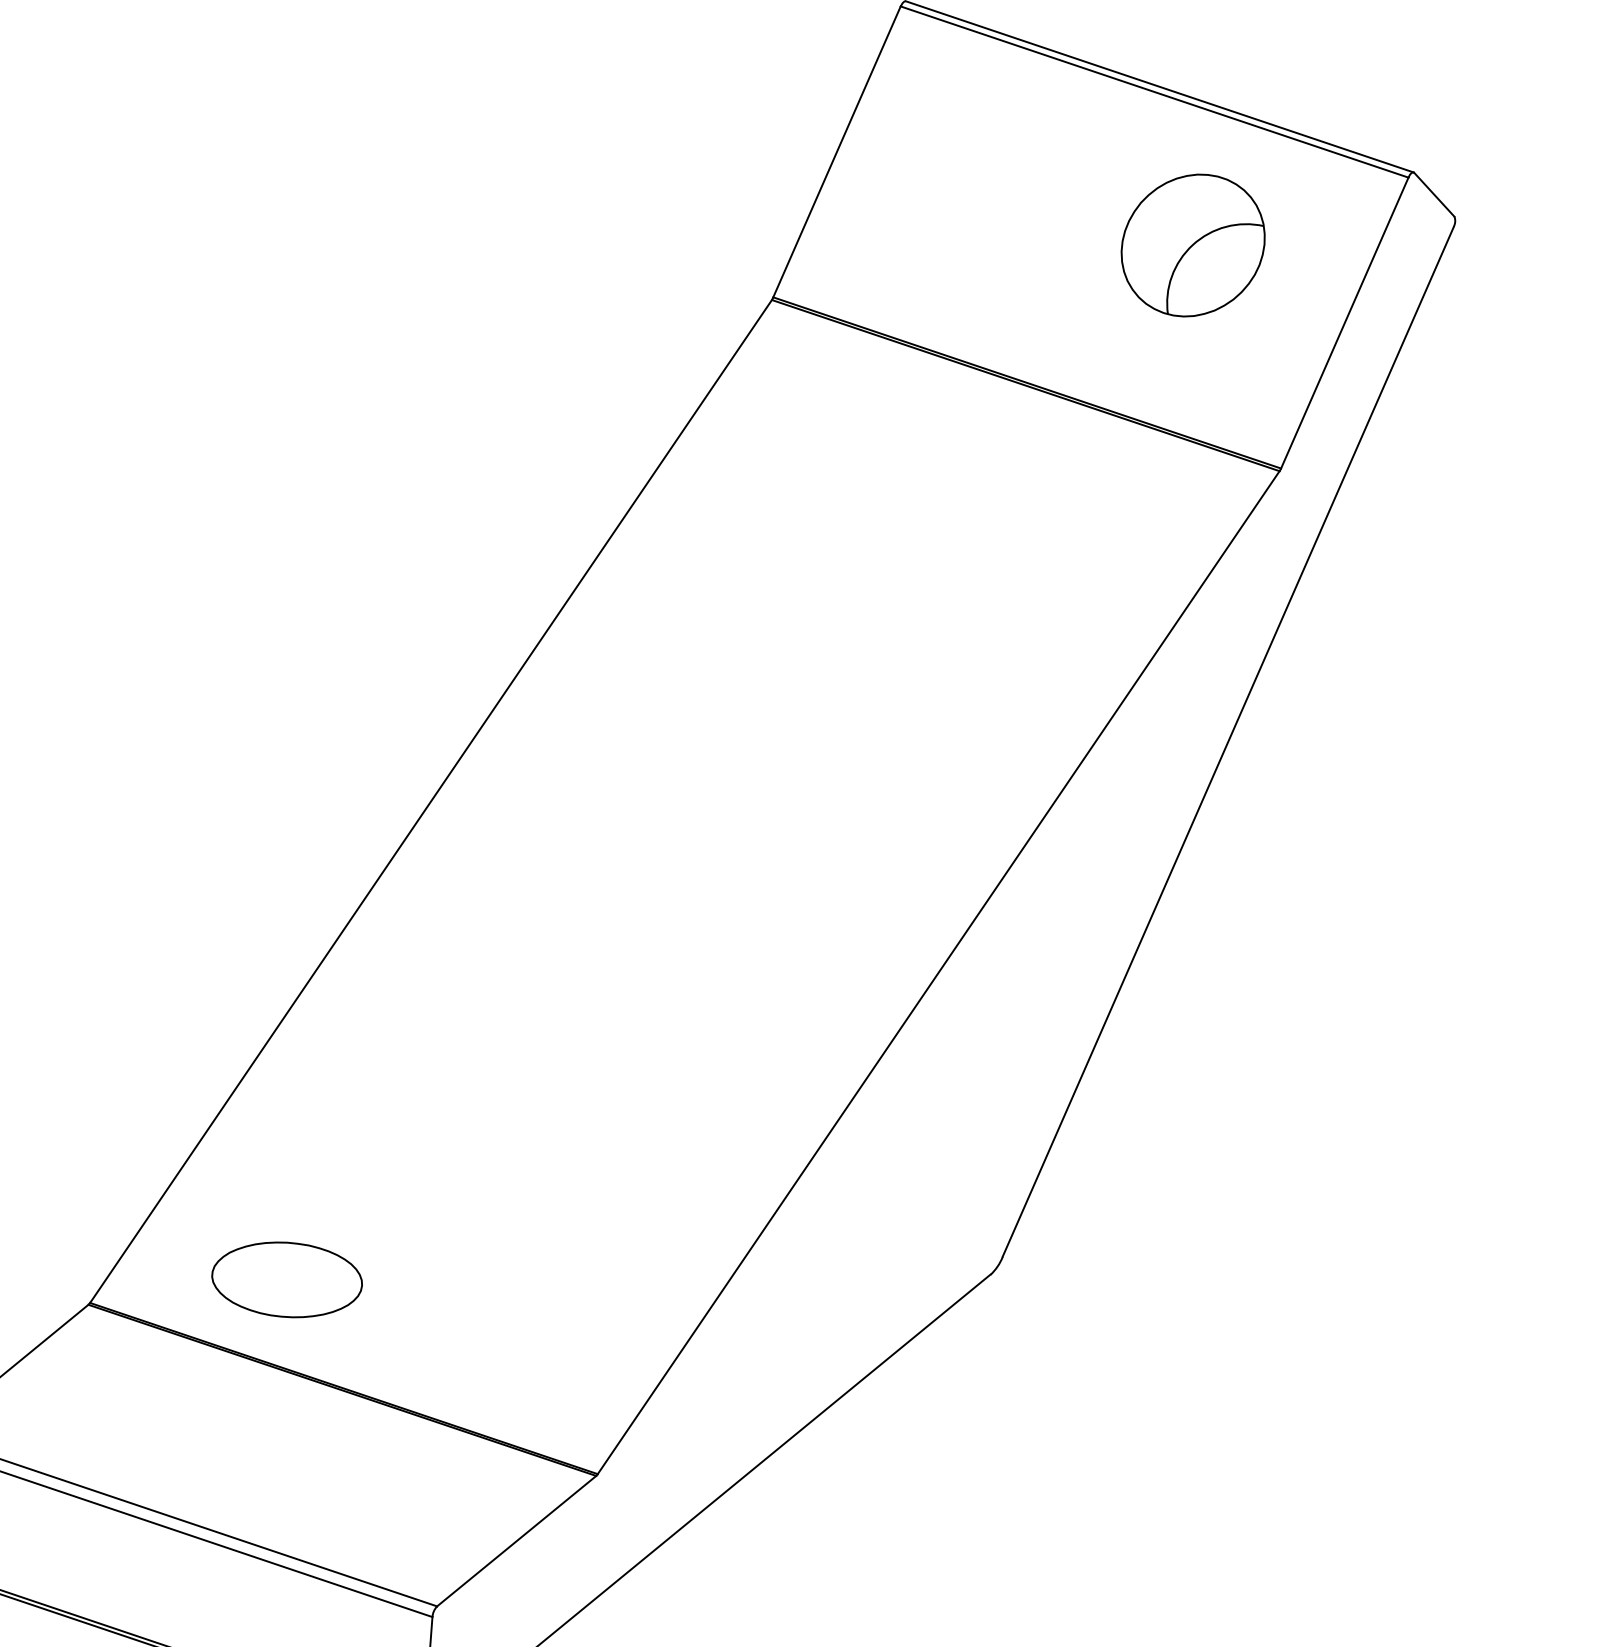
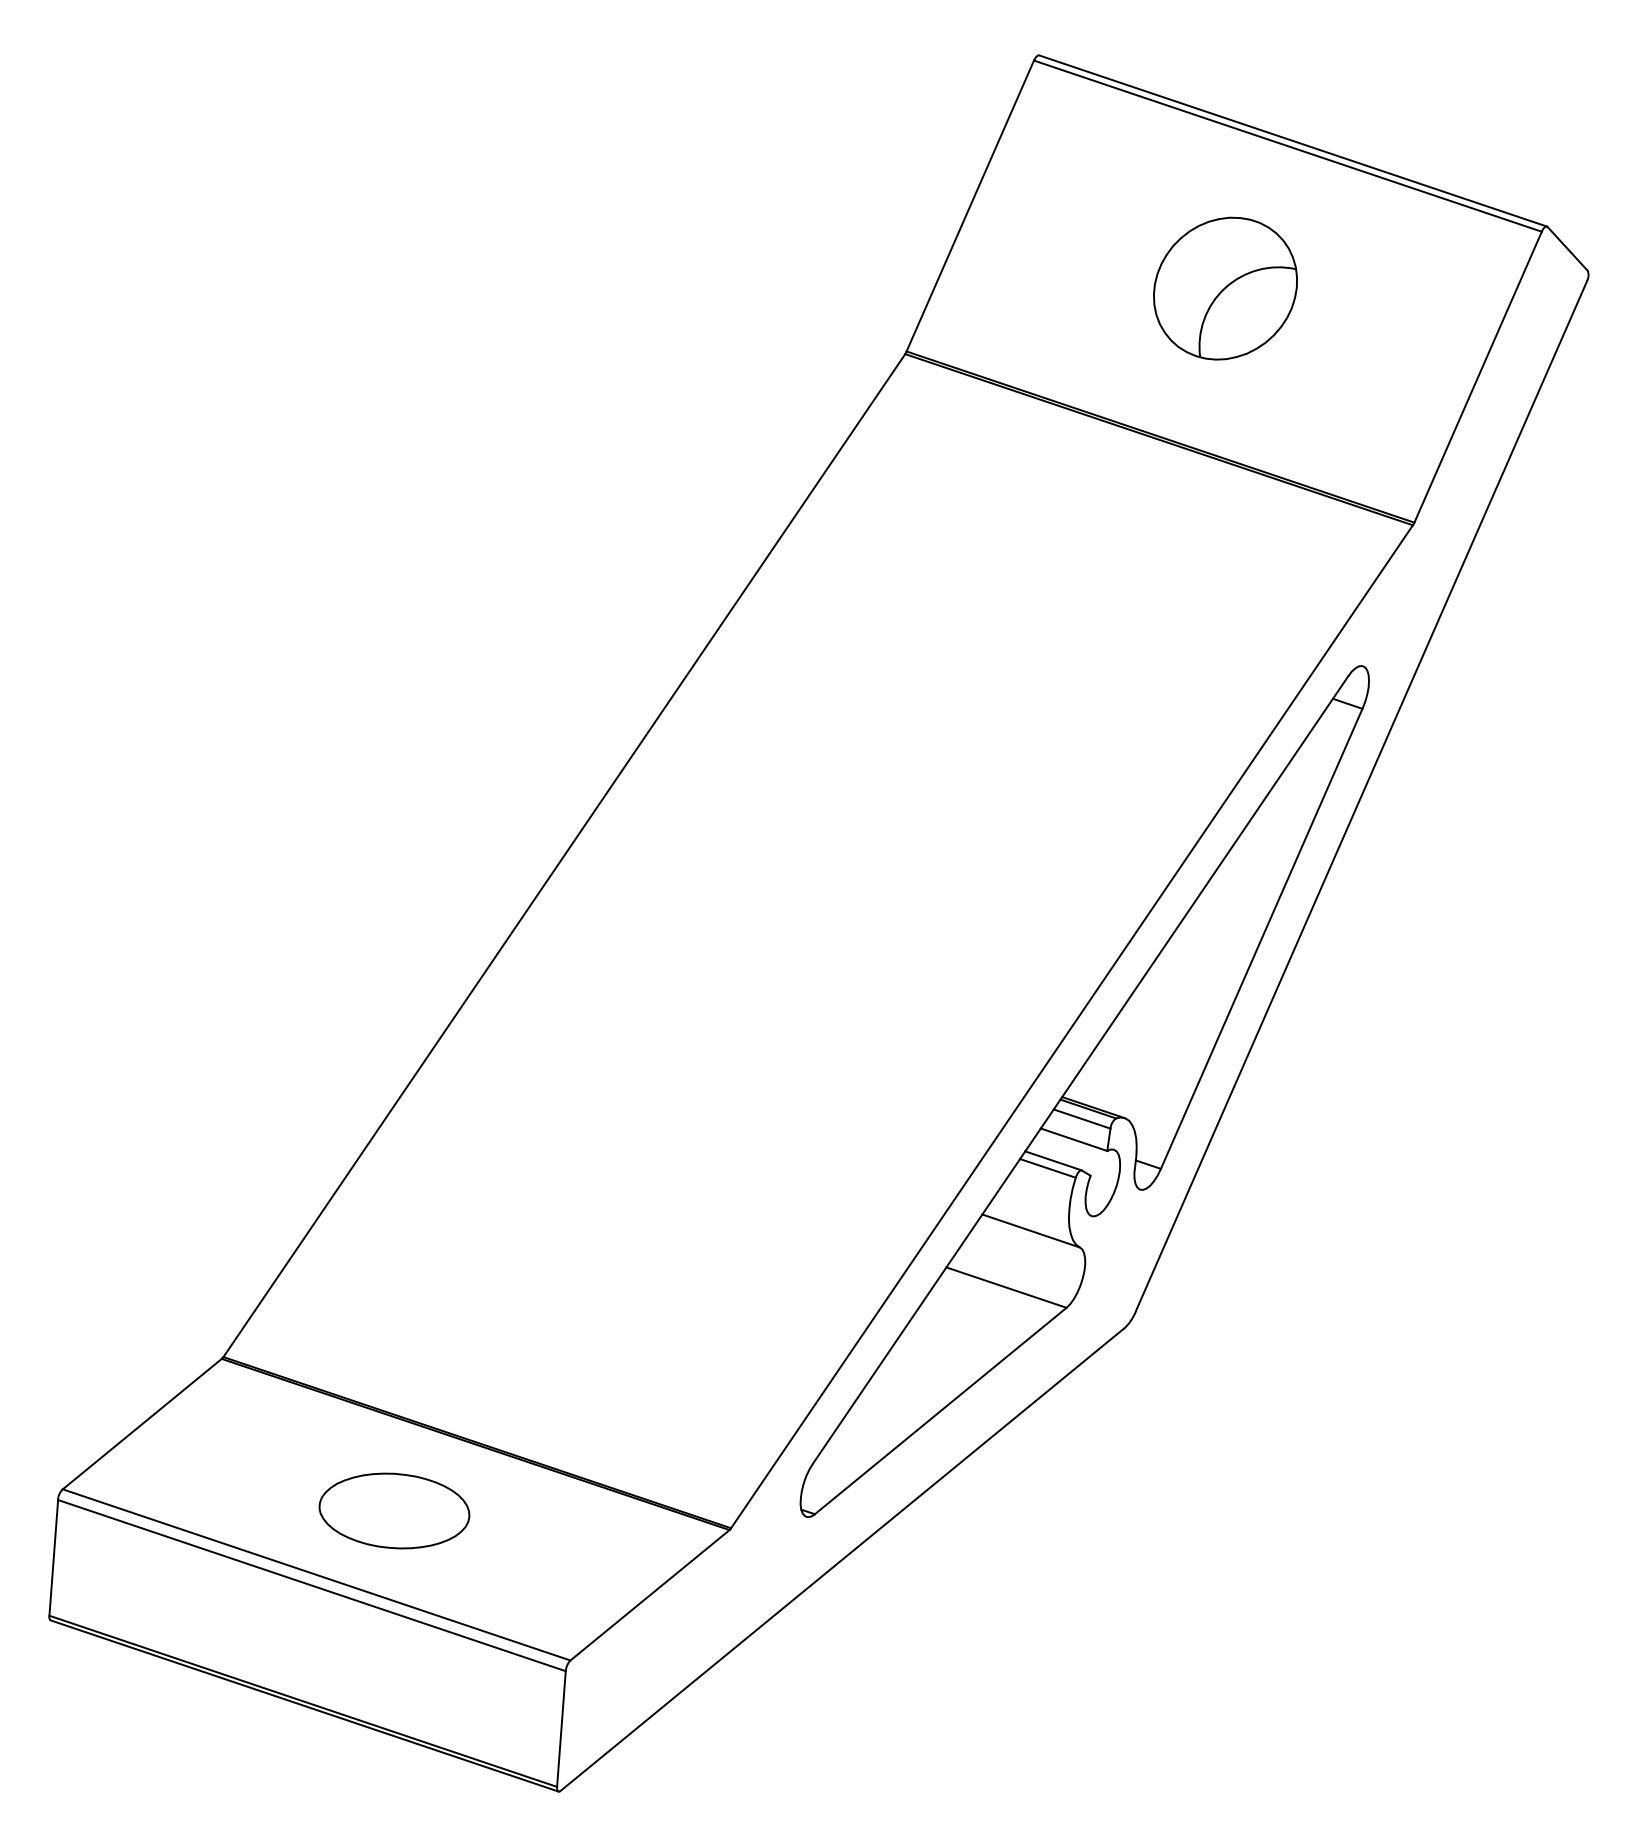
part: (1193, 245) -> (1225, 288), moved
part: (951, 1037) -> (1084, 1091), added
part: (287, 1279) -> (394, 1510), moved

